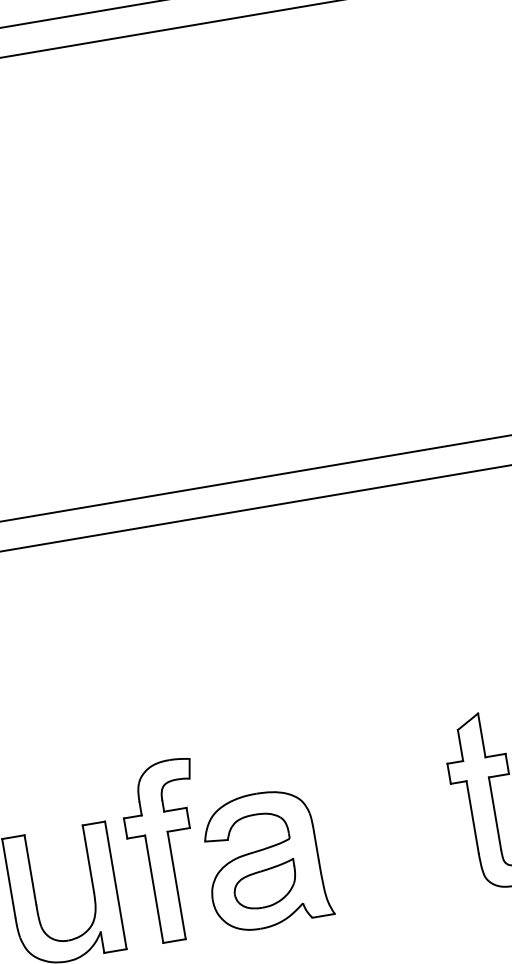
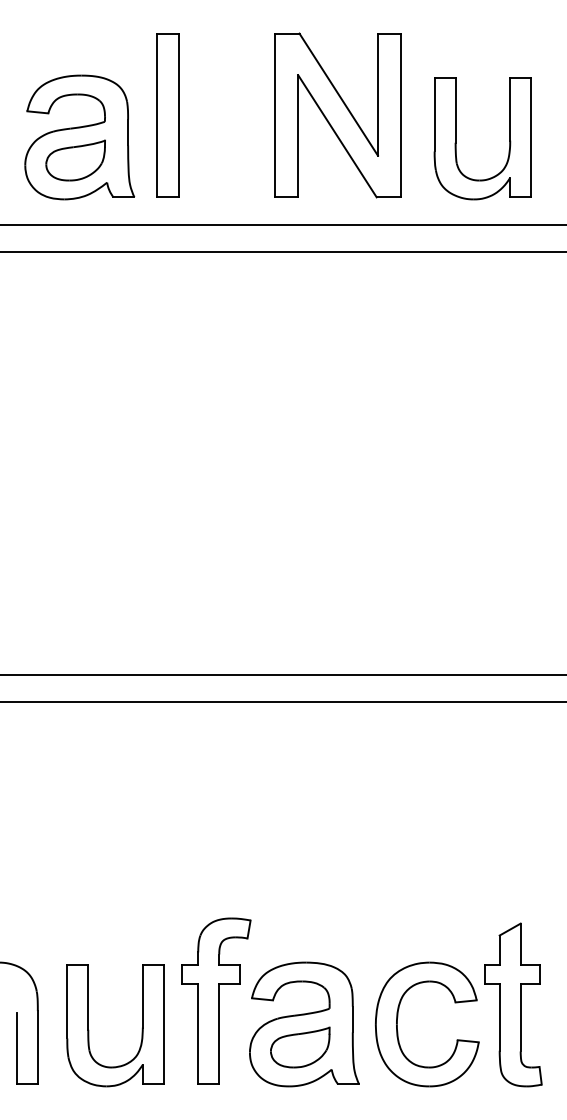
part: (364, 835) -> (398, 1017), added

